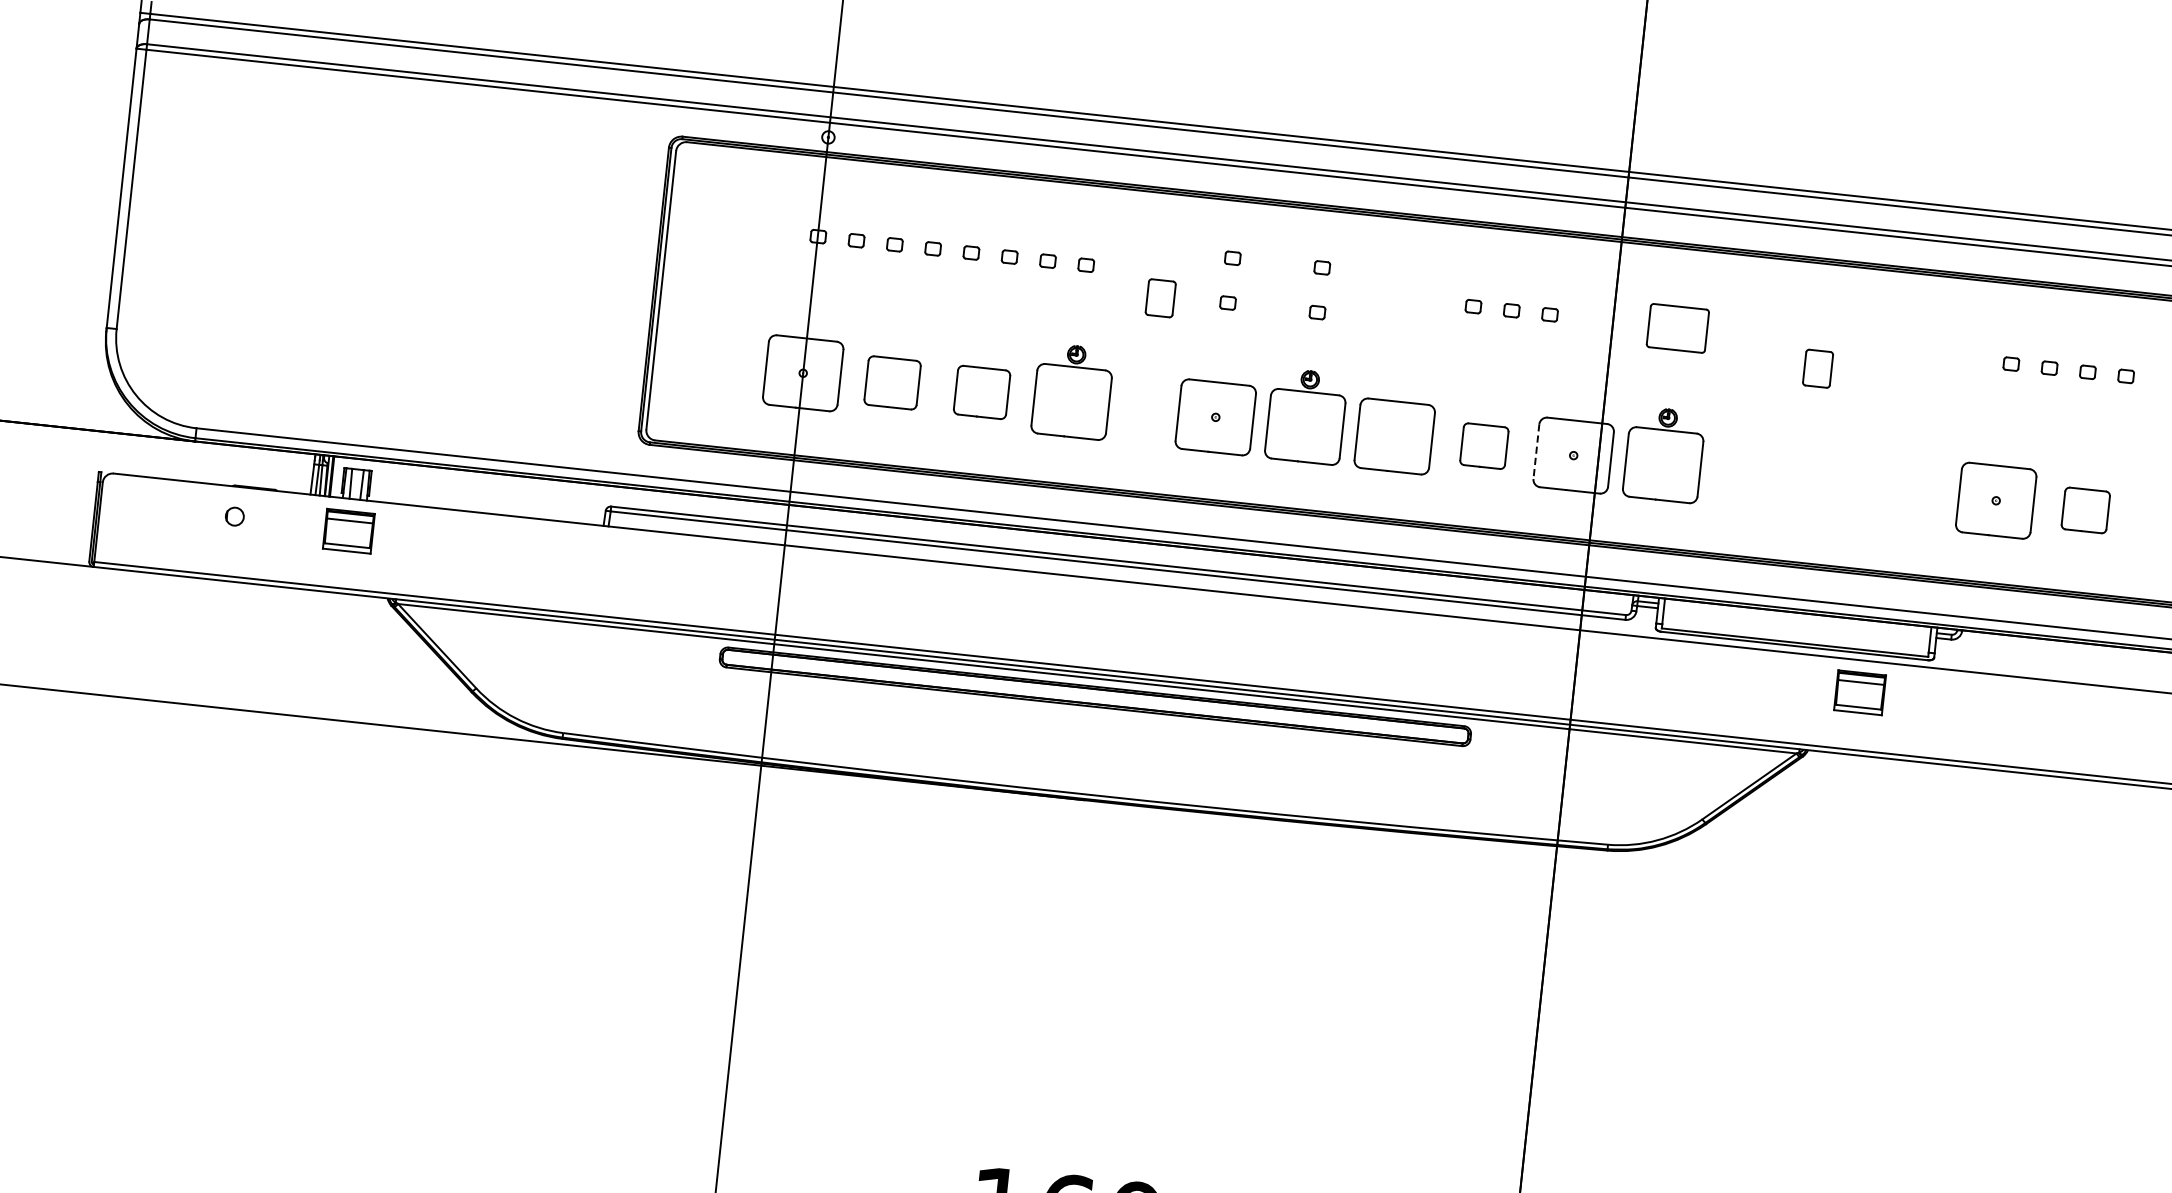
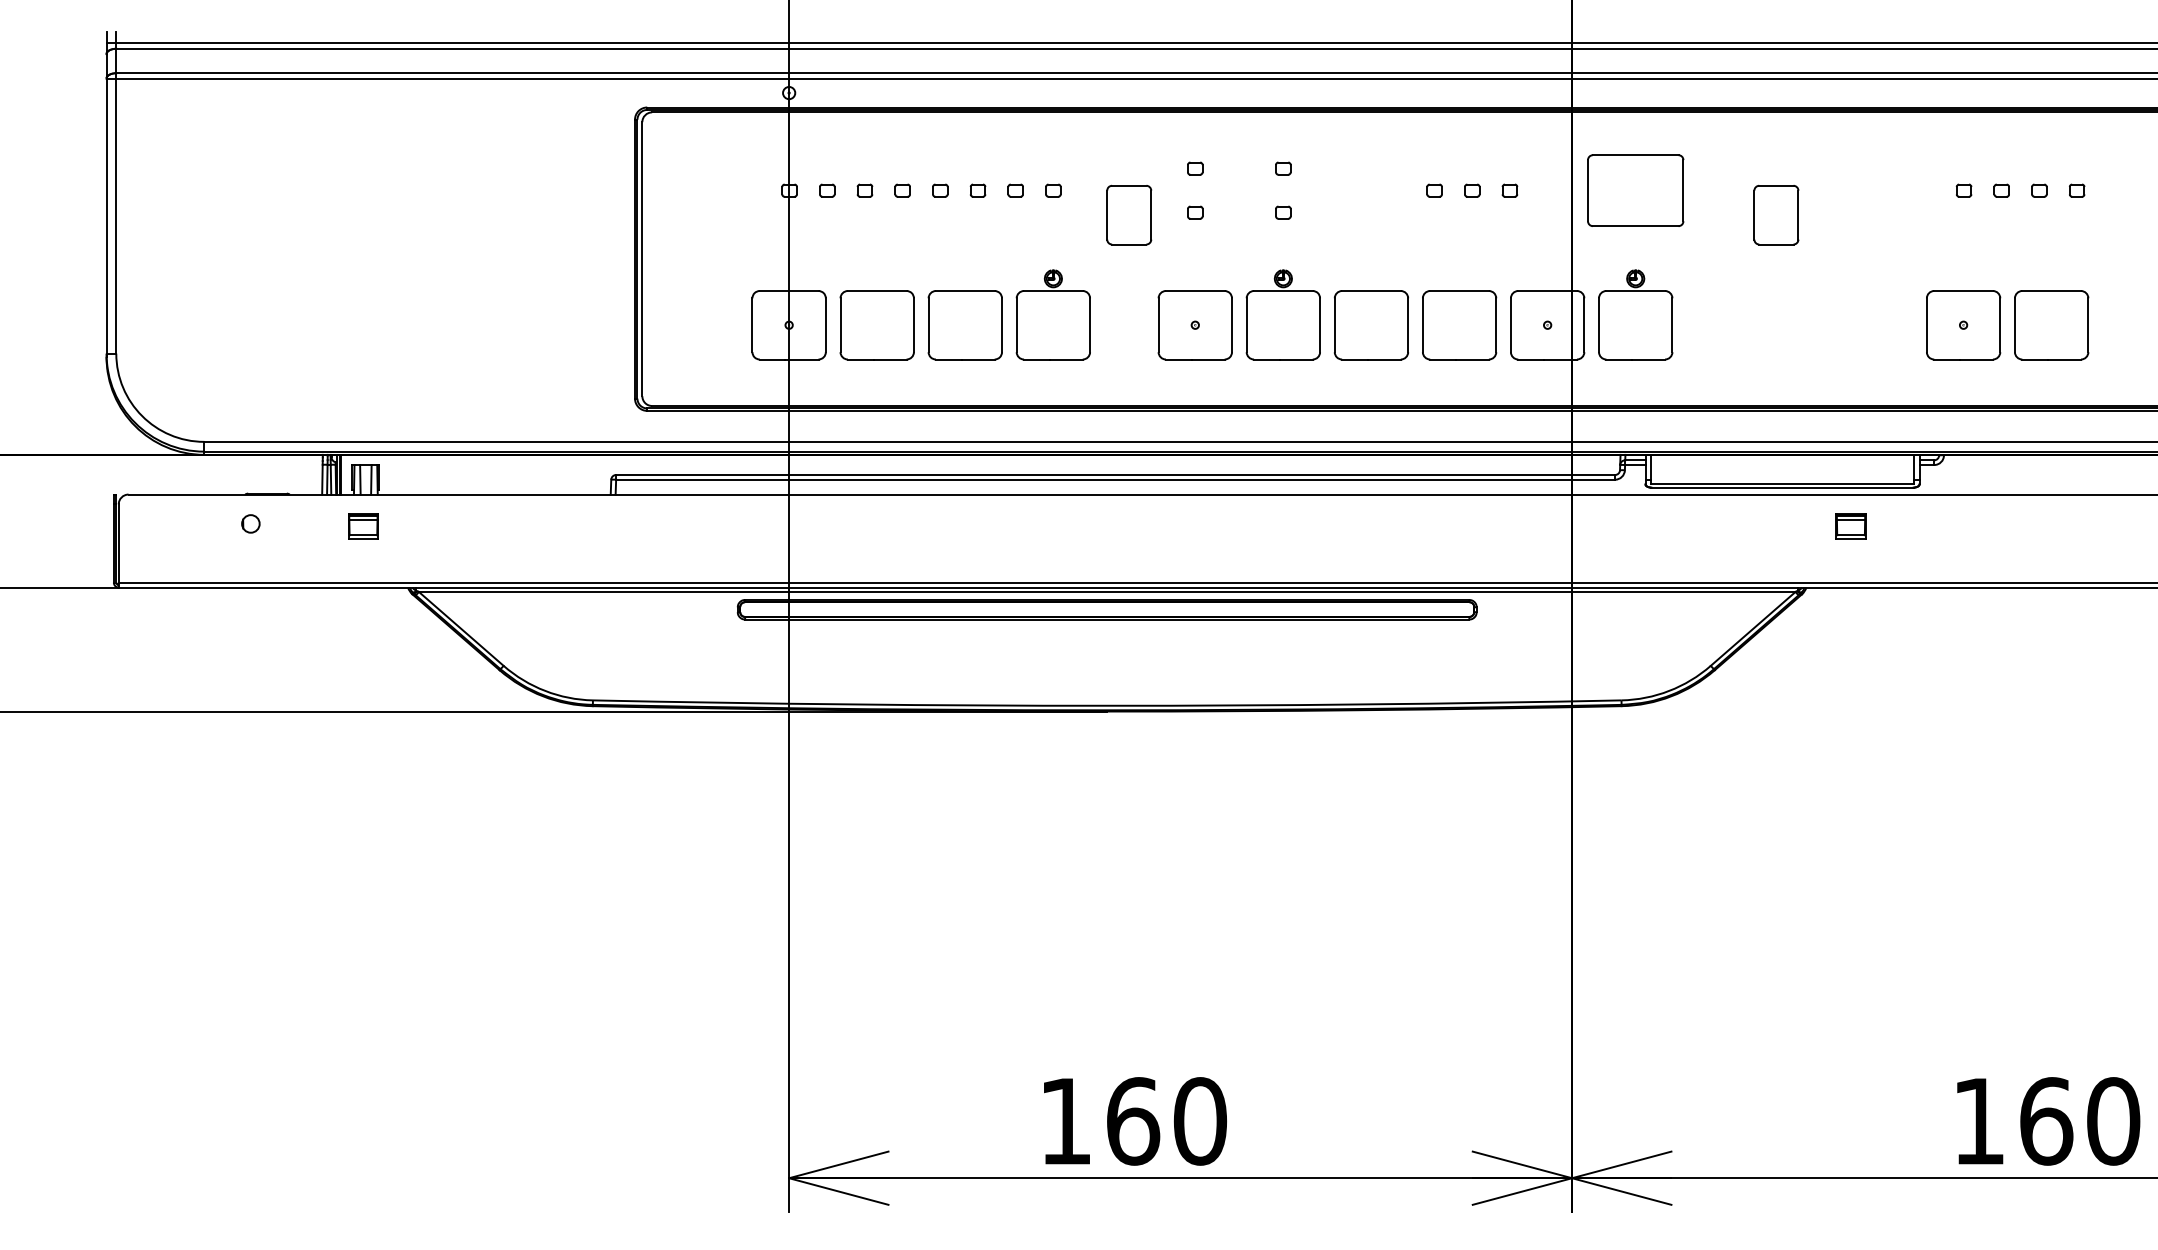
part: (1160, 297) -> (1129, 214), size x1.67
part: (1677, 328) -> (1635, 190), size x1.67
part: (1818, 368) -> (1776, 215), size x1.67
part: (891, 383) -> (876, 325), size x1.43
part: (981, 392) -> (964, 325), size x1.43
part: (1484, 446) -> (1459, 325), size x1.67
line: (1535, 451) -> (1510, 325), dashed -> solid
part: (2085, 510) -> (2051, 325), size x1.67
part: (348, 531) -> (363, 526), size x0.62
part: (1859, 692) -> (1850, 526), size x0.62

